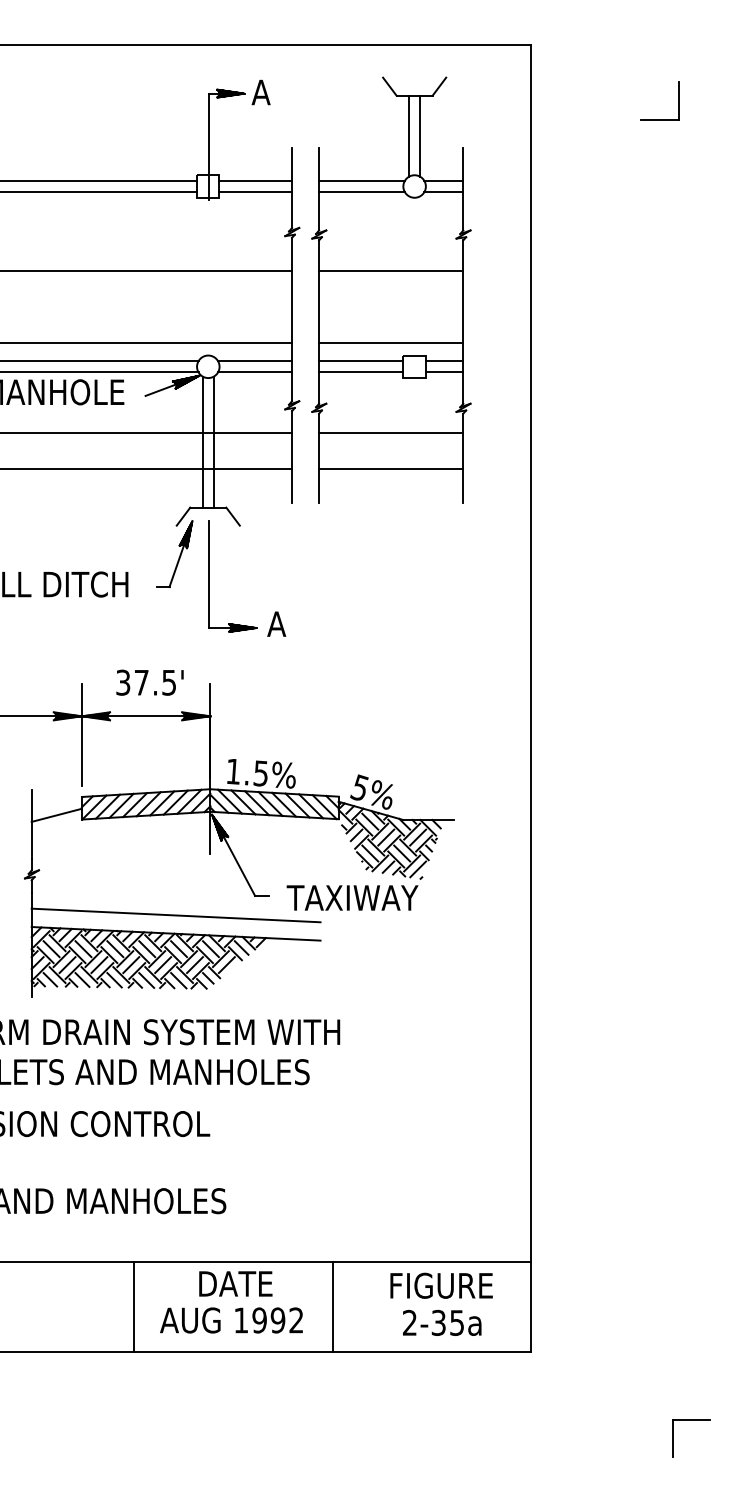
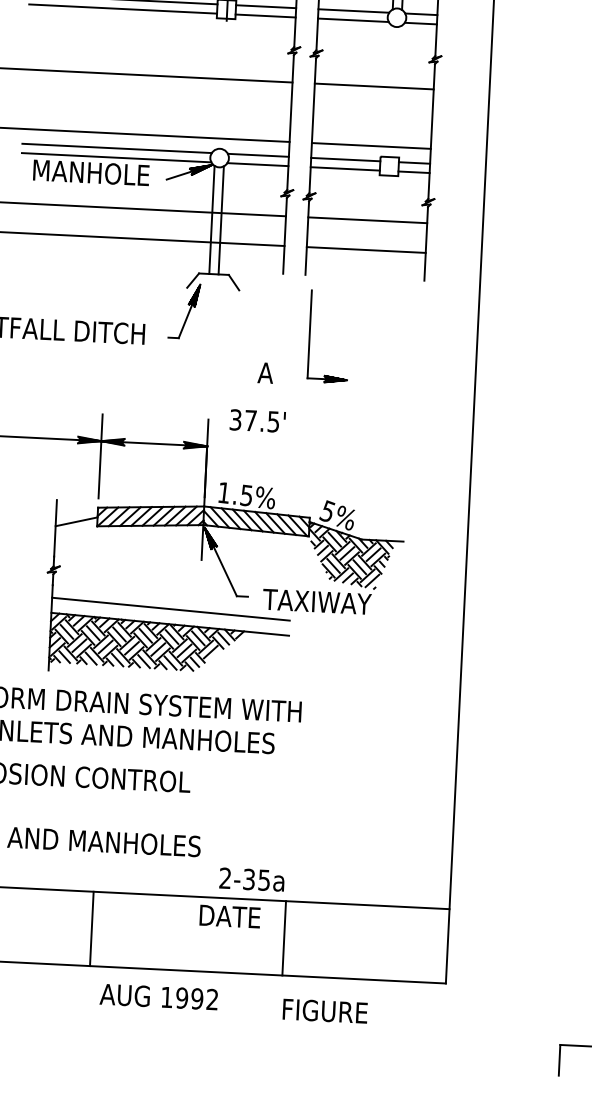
part: (209, 576) -> (310, 335), moved
text: (149, 682) -> (257, 420), moved
text: (235, 1283) -> (229, 916), moved
text: (441, 1285) -> (325, 1010), moved
line: (134, 1306) -> (92, 928), moved
text: (231, 1320) -> (158, 997), moved
text: (442, 1322) -> (252, 879), moved

